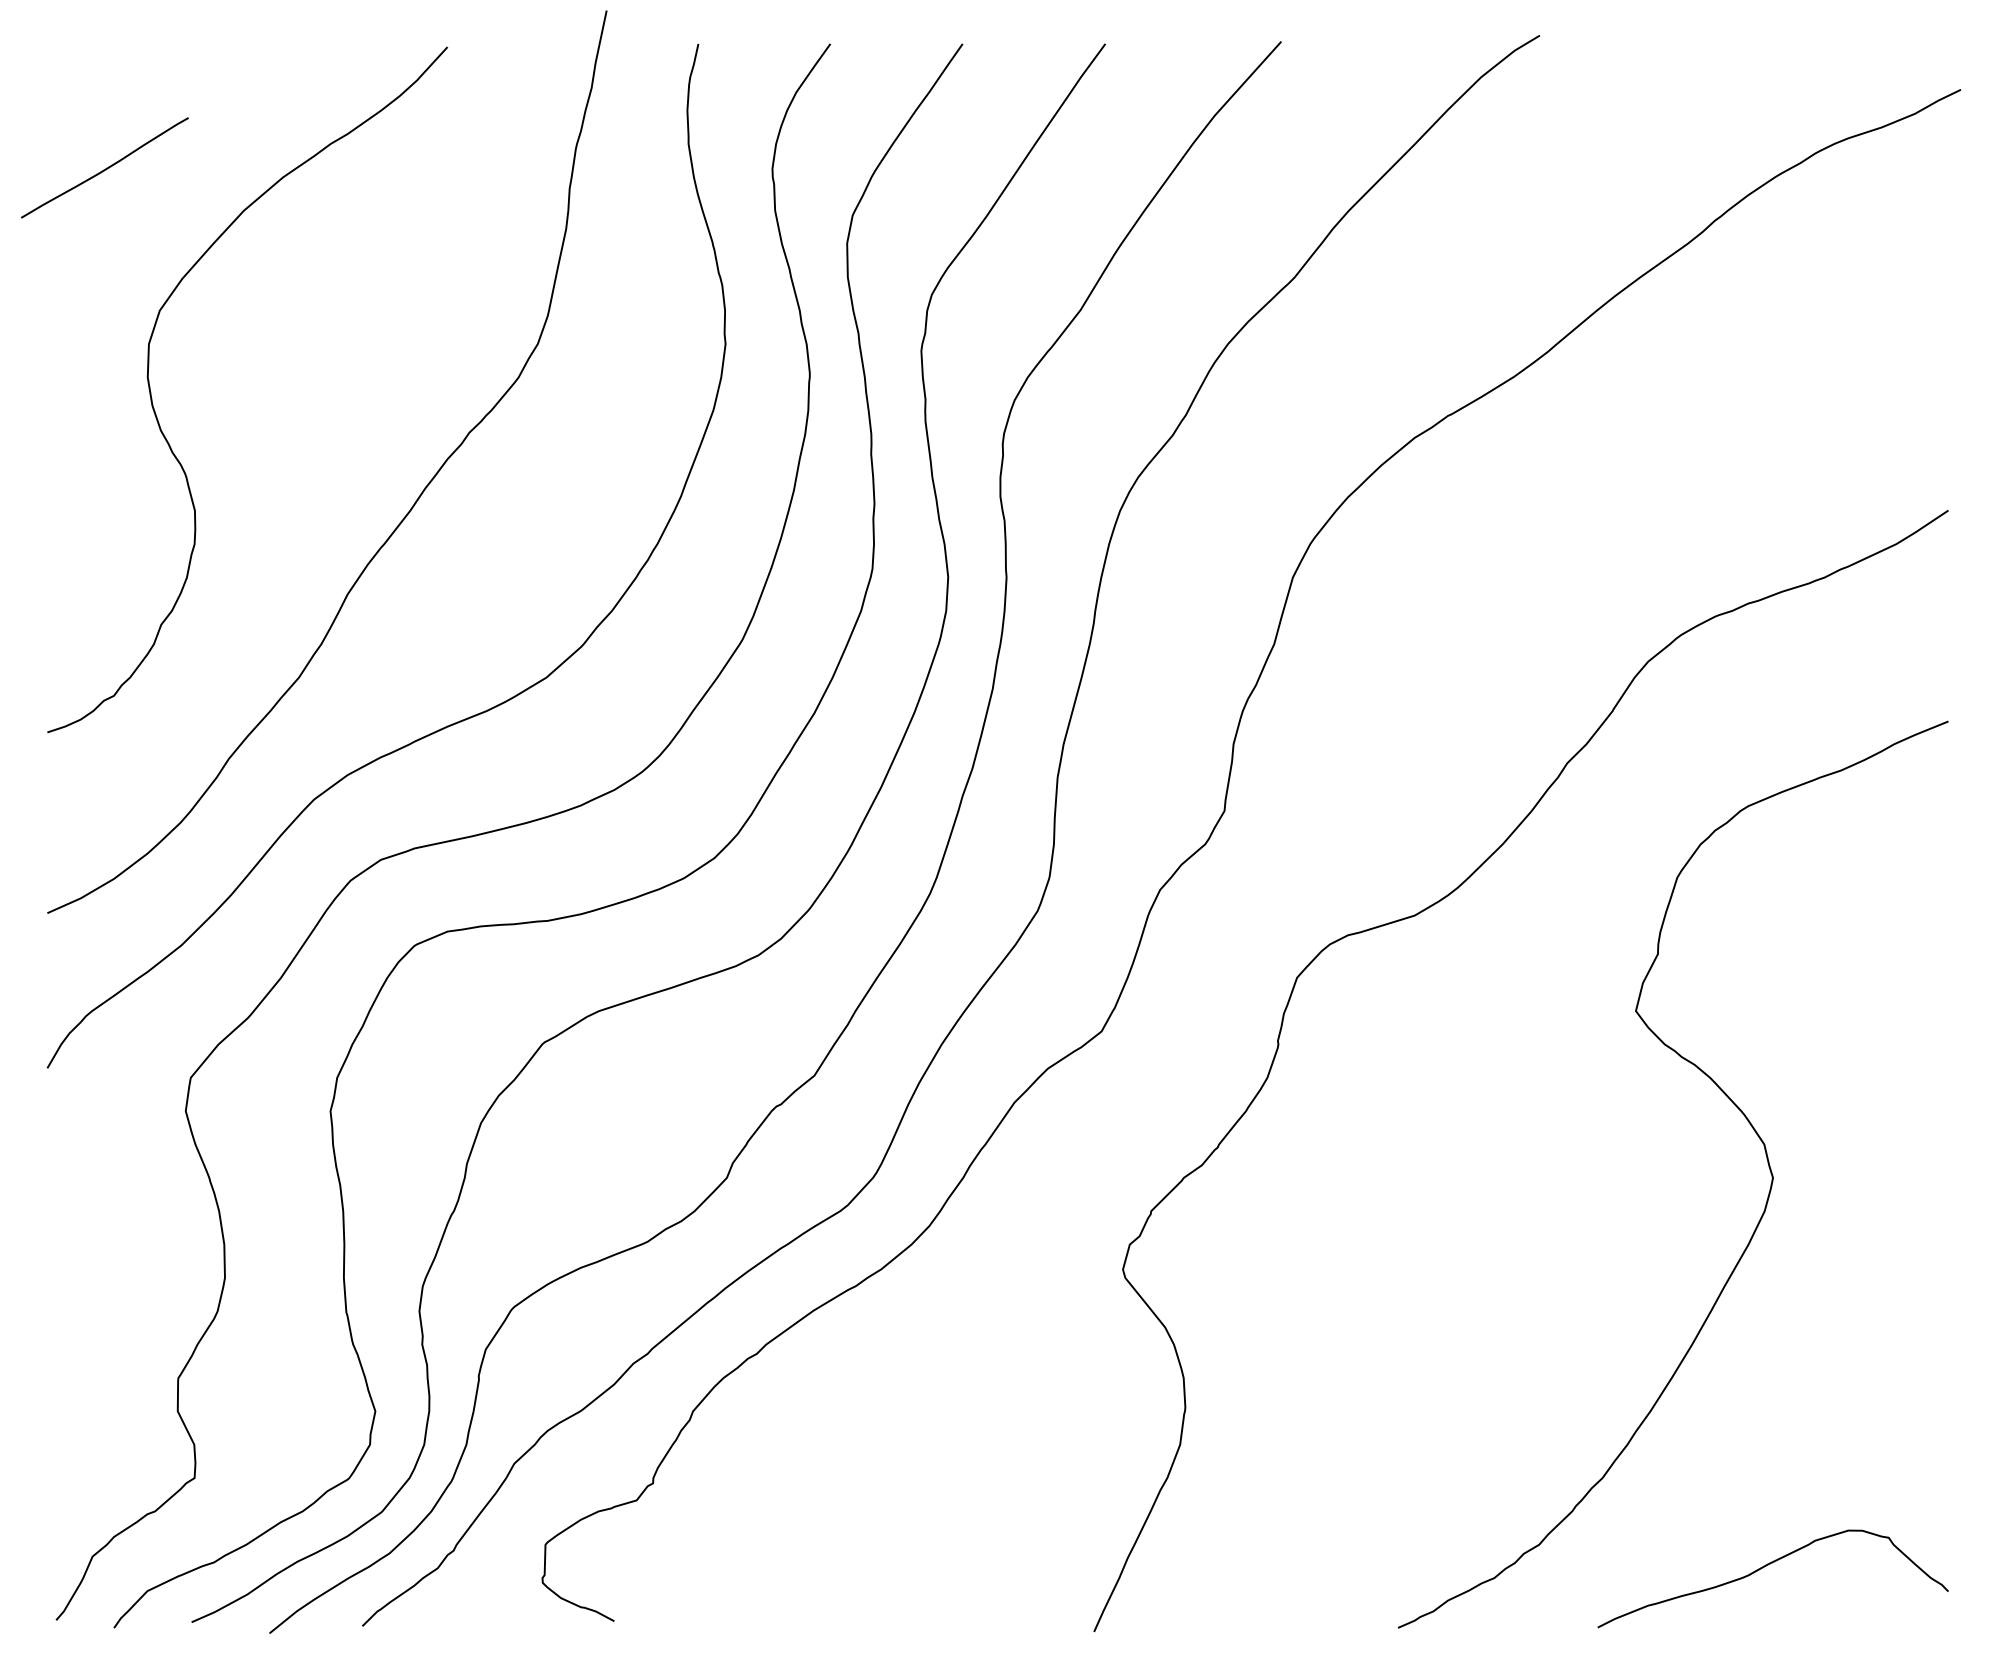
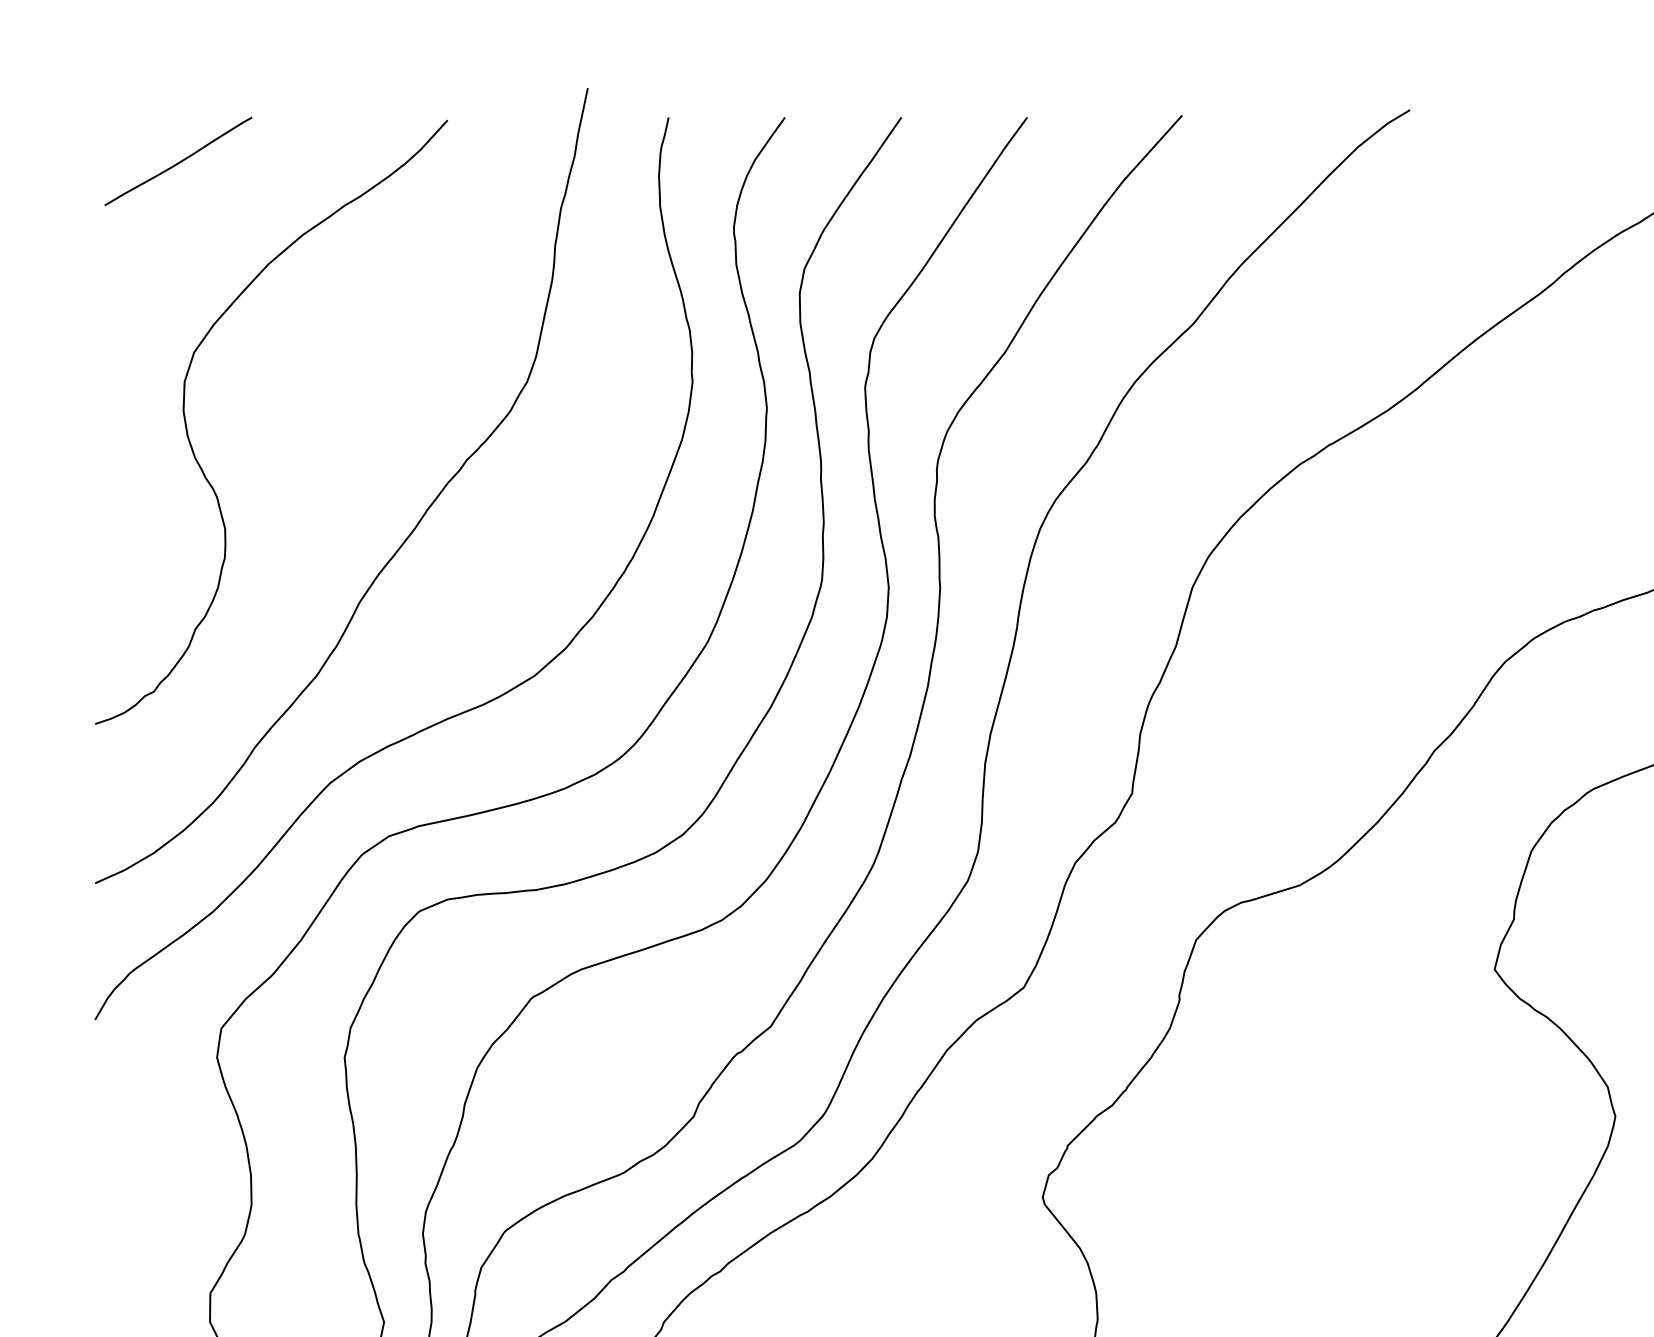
curve: (105, 168) -> (178, 162), moved

